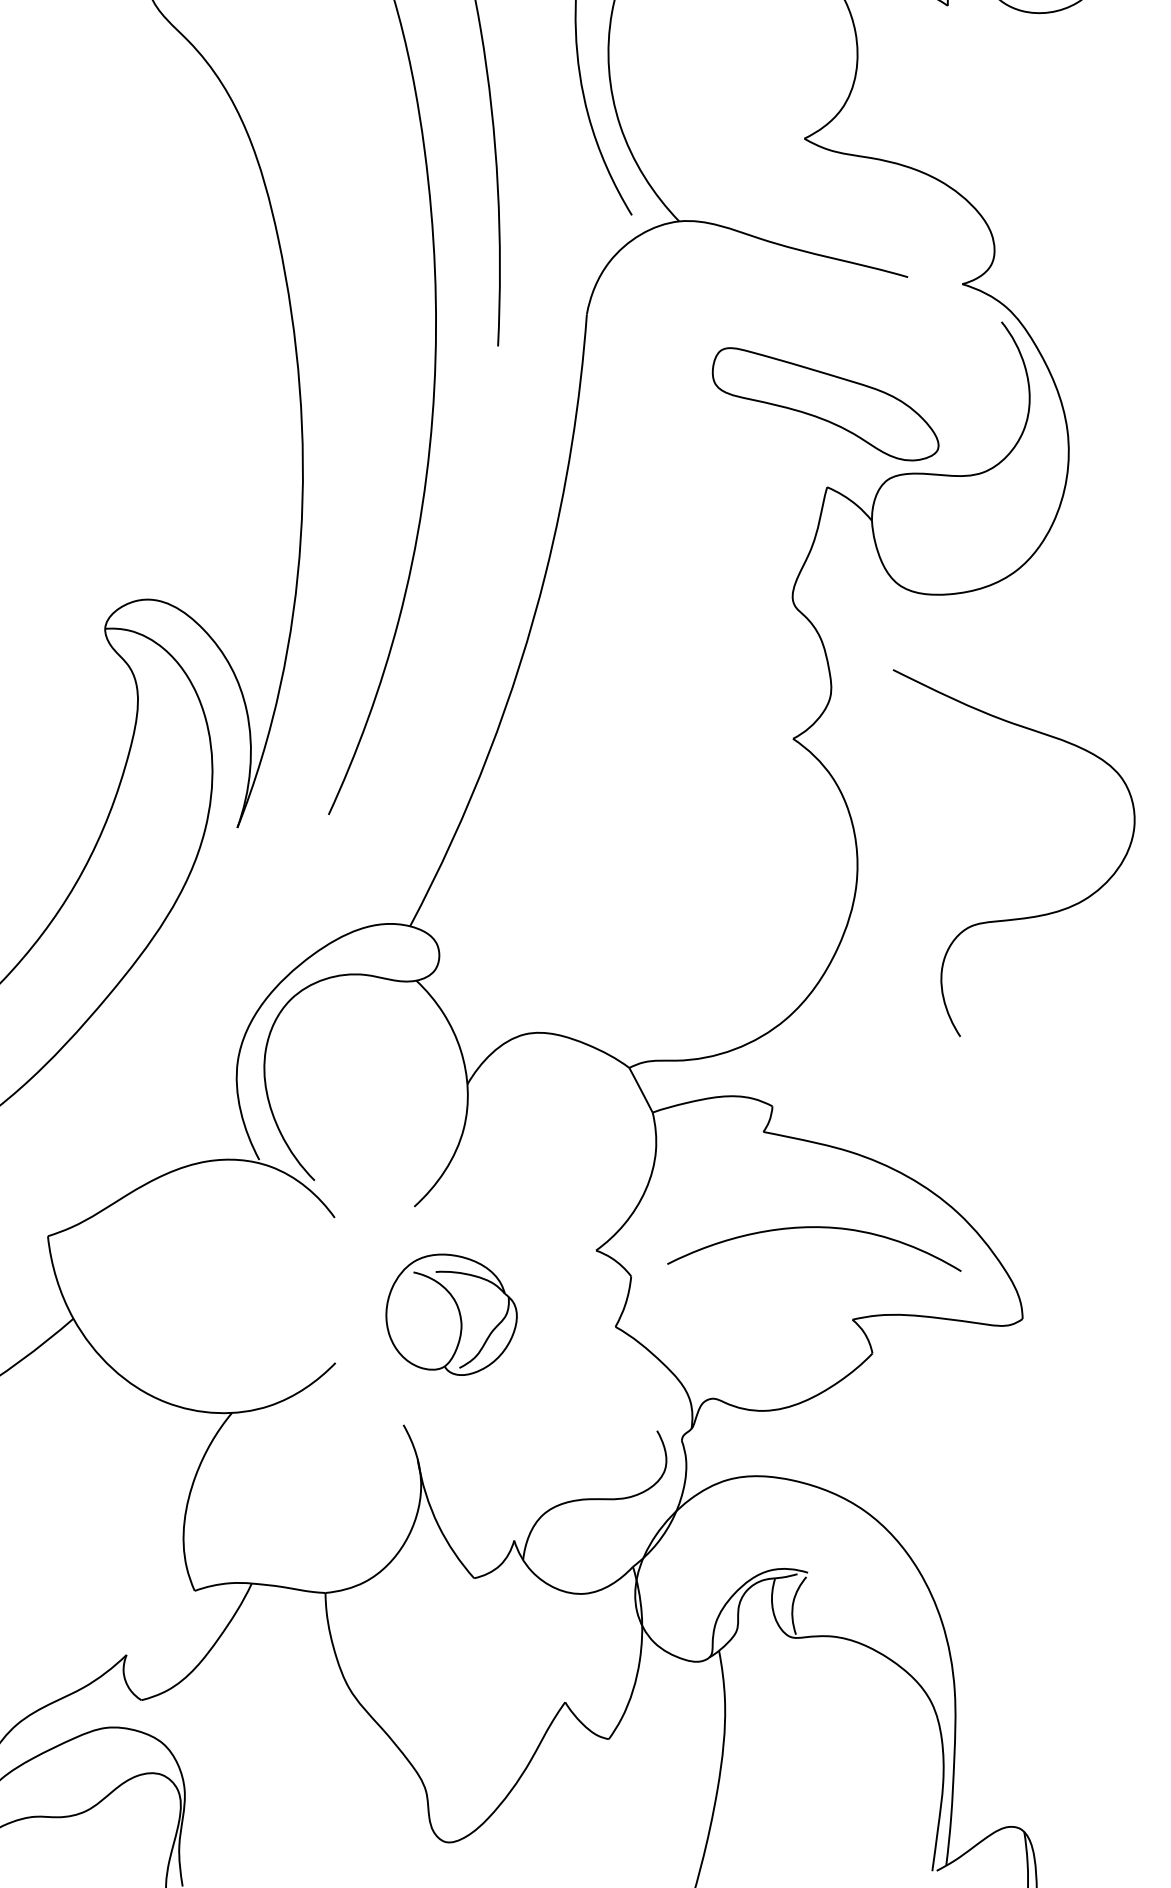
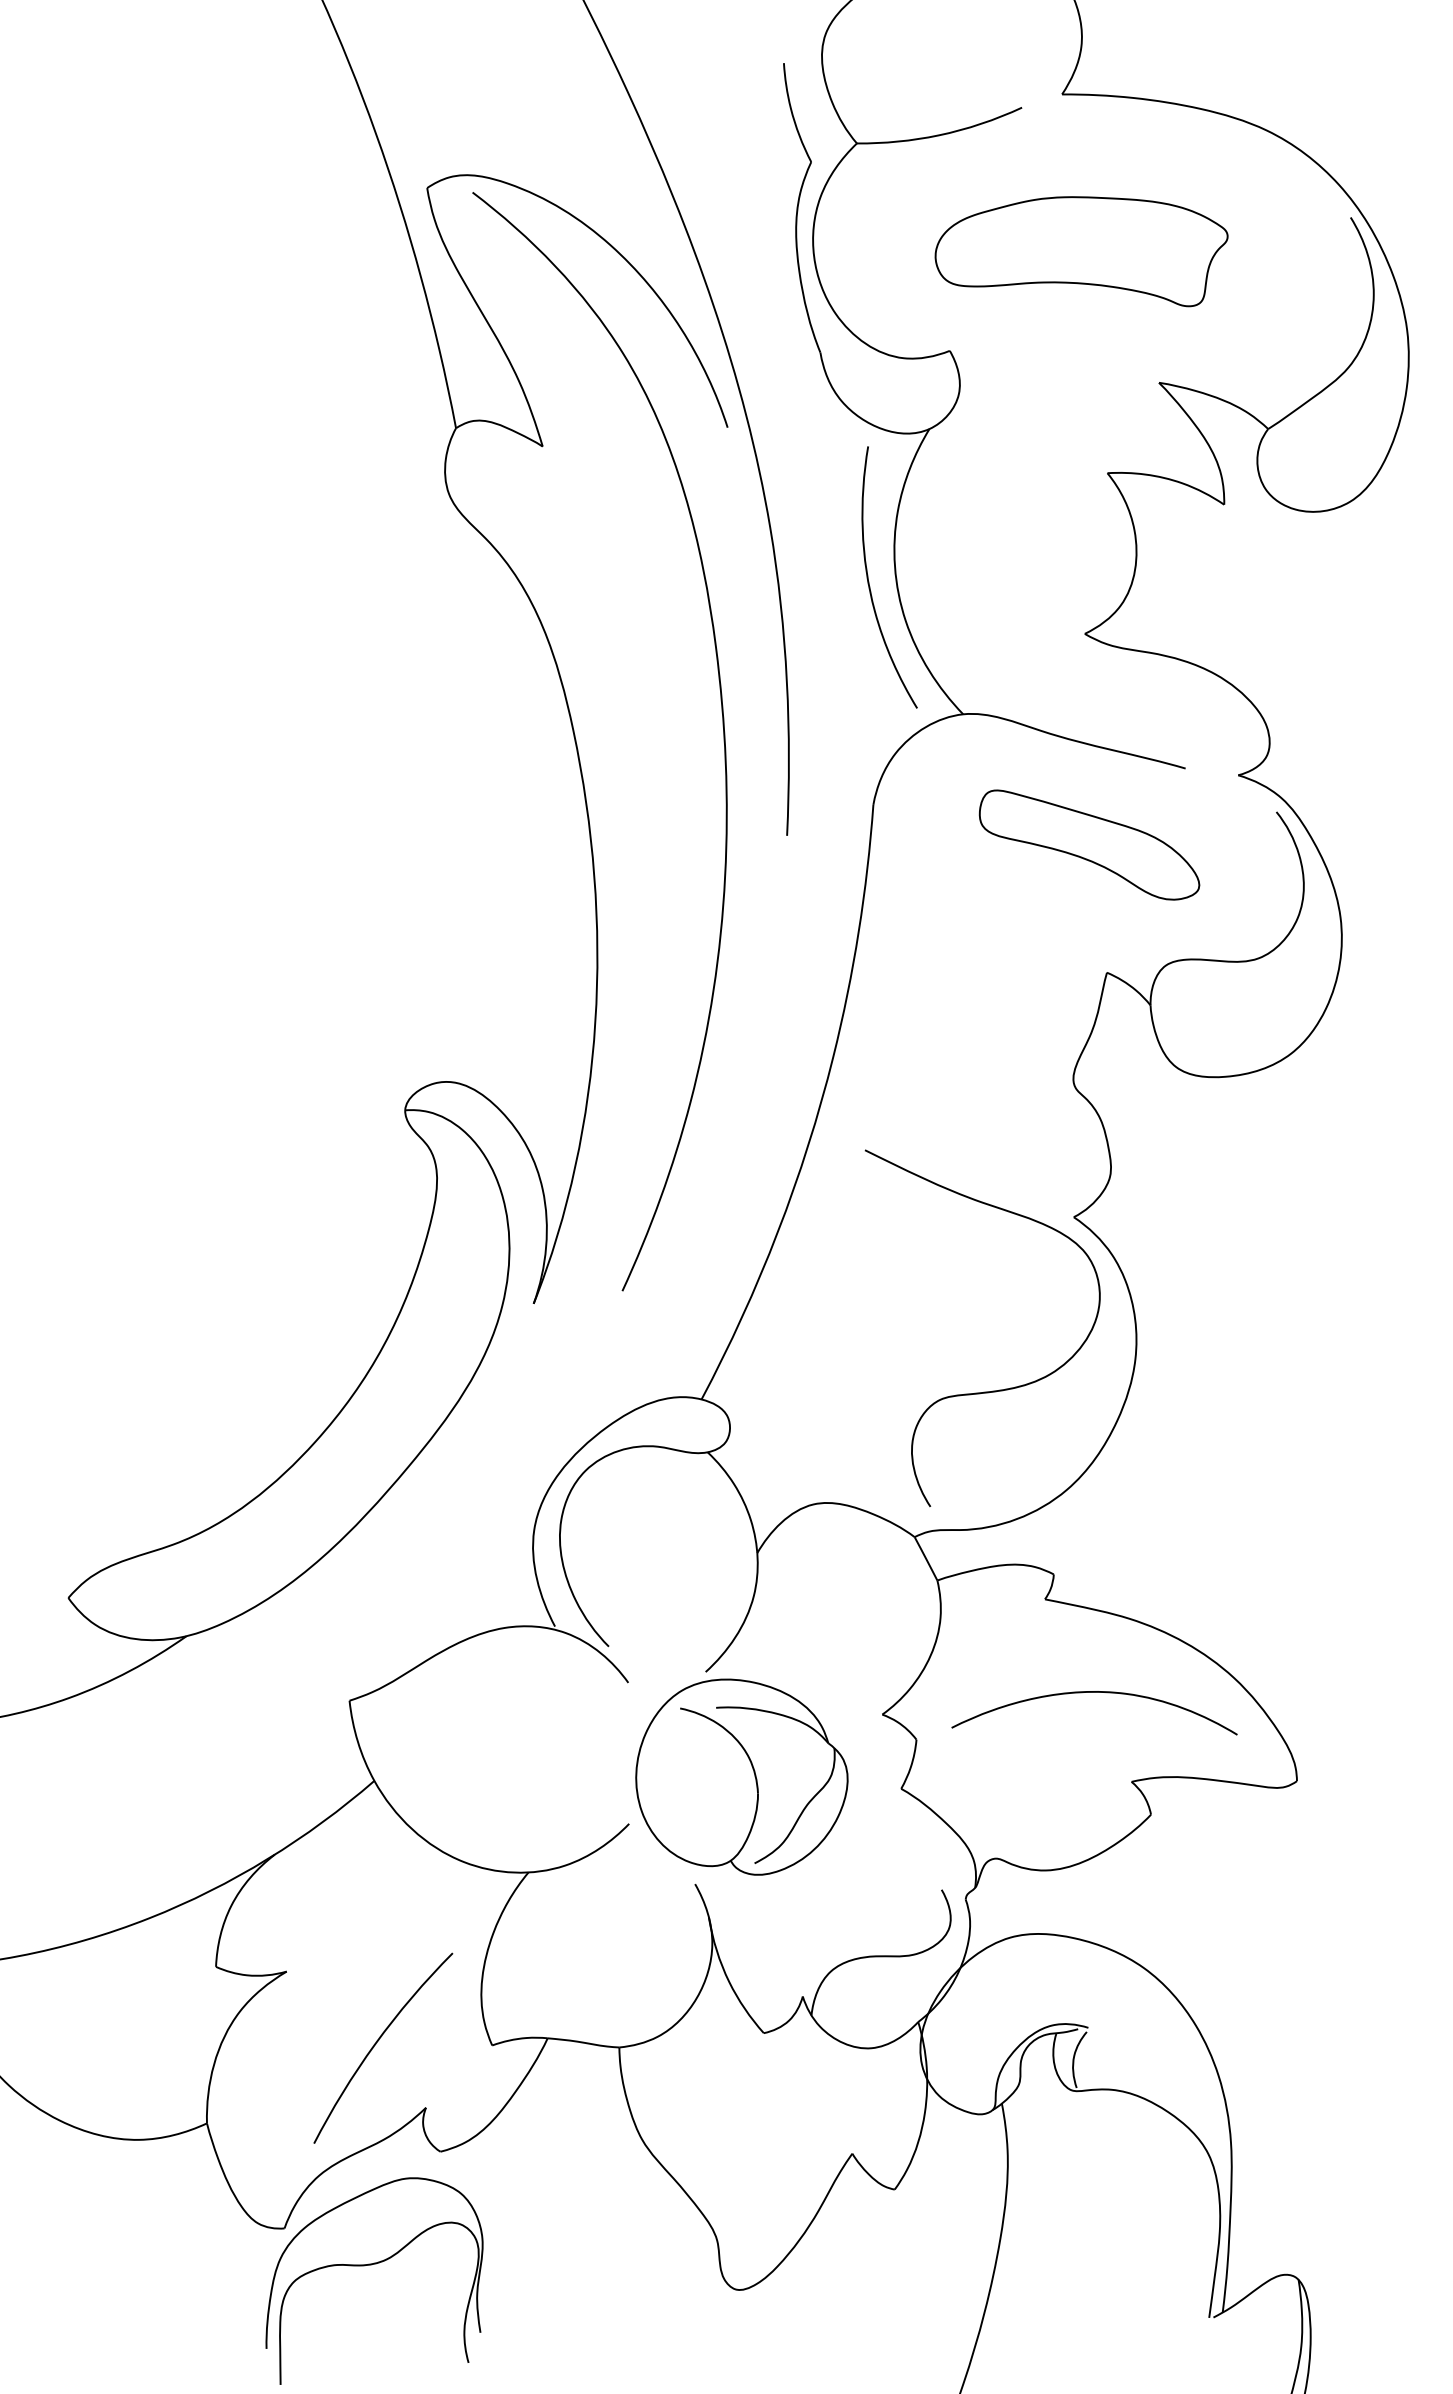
part: (825, 403) -> (1089, 844), moved
curve: (1024, 917) -> (992, 1390), moved
part: (451, 1314) -> (741, 1776), size x1.67
curve: (75, 1589) -> (376, 2044), added

